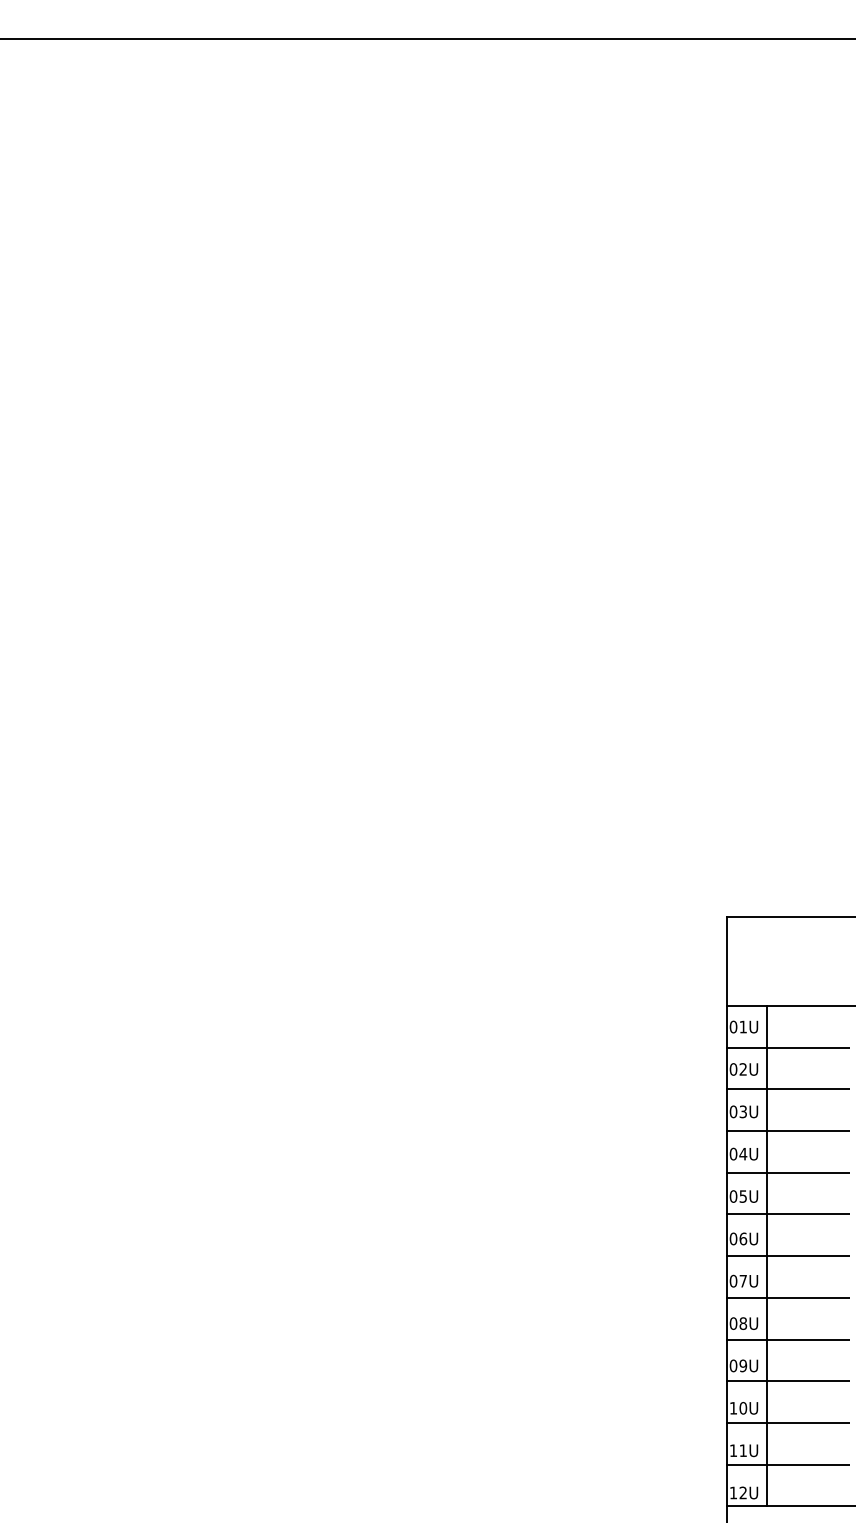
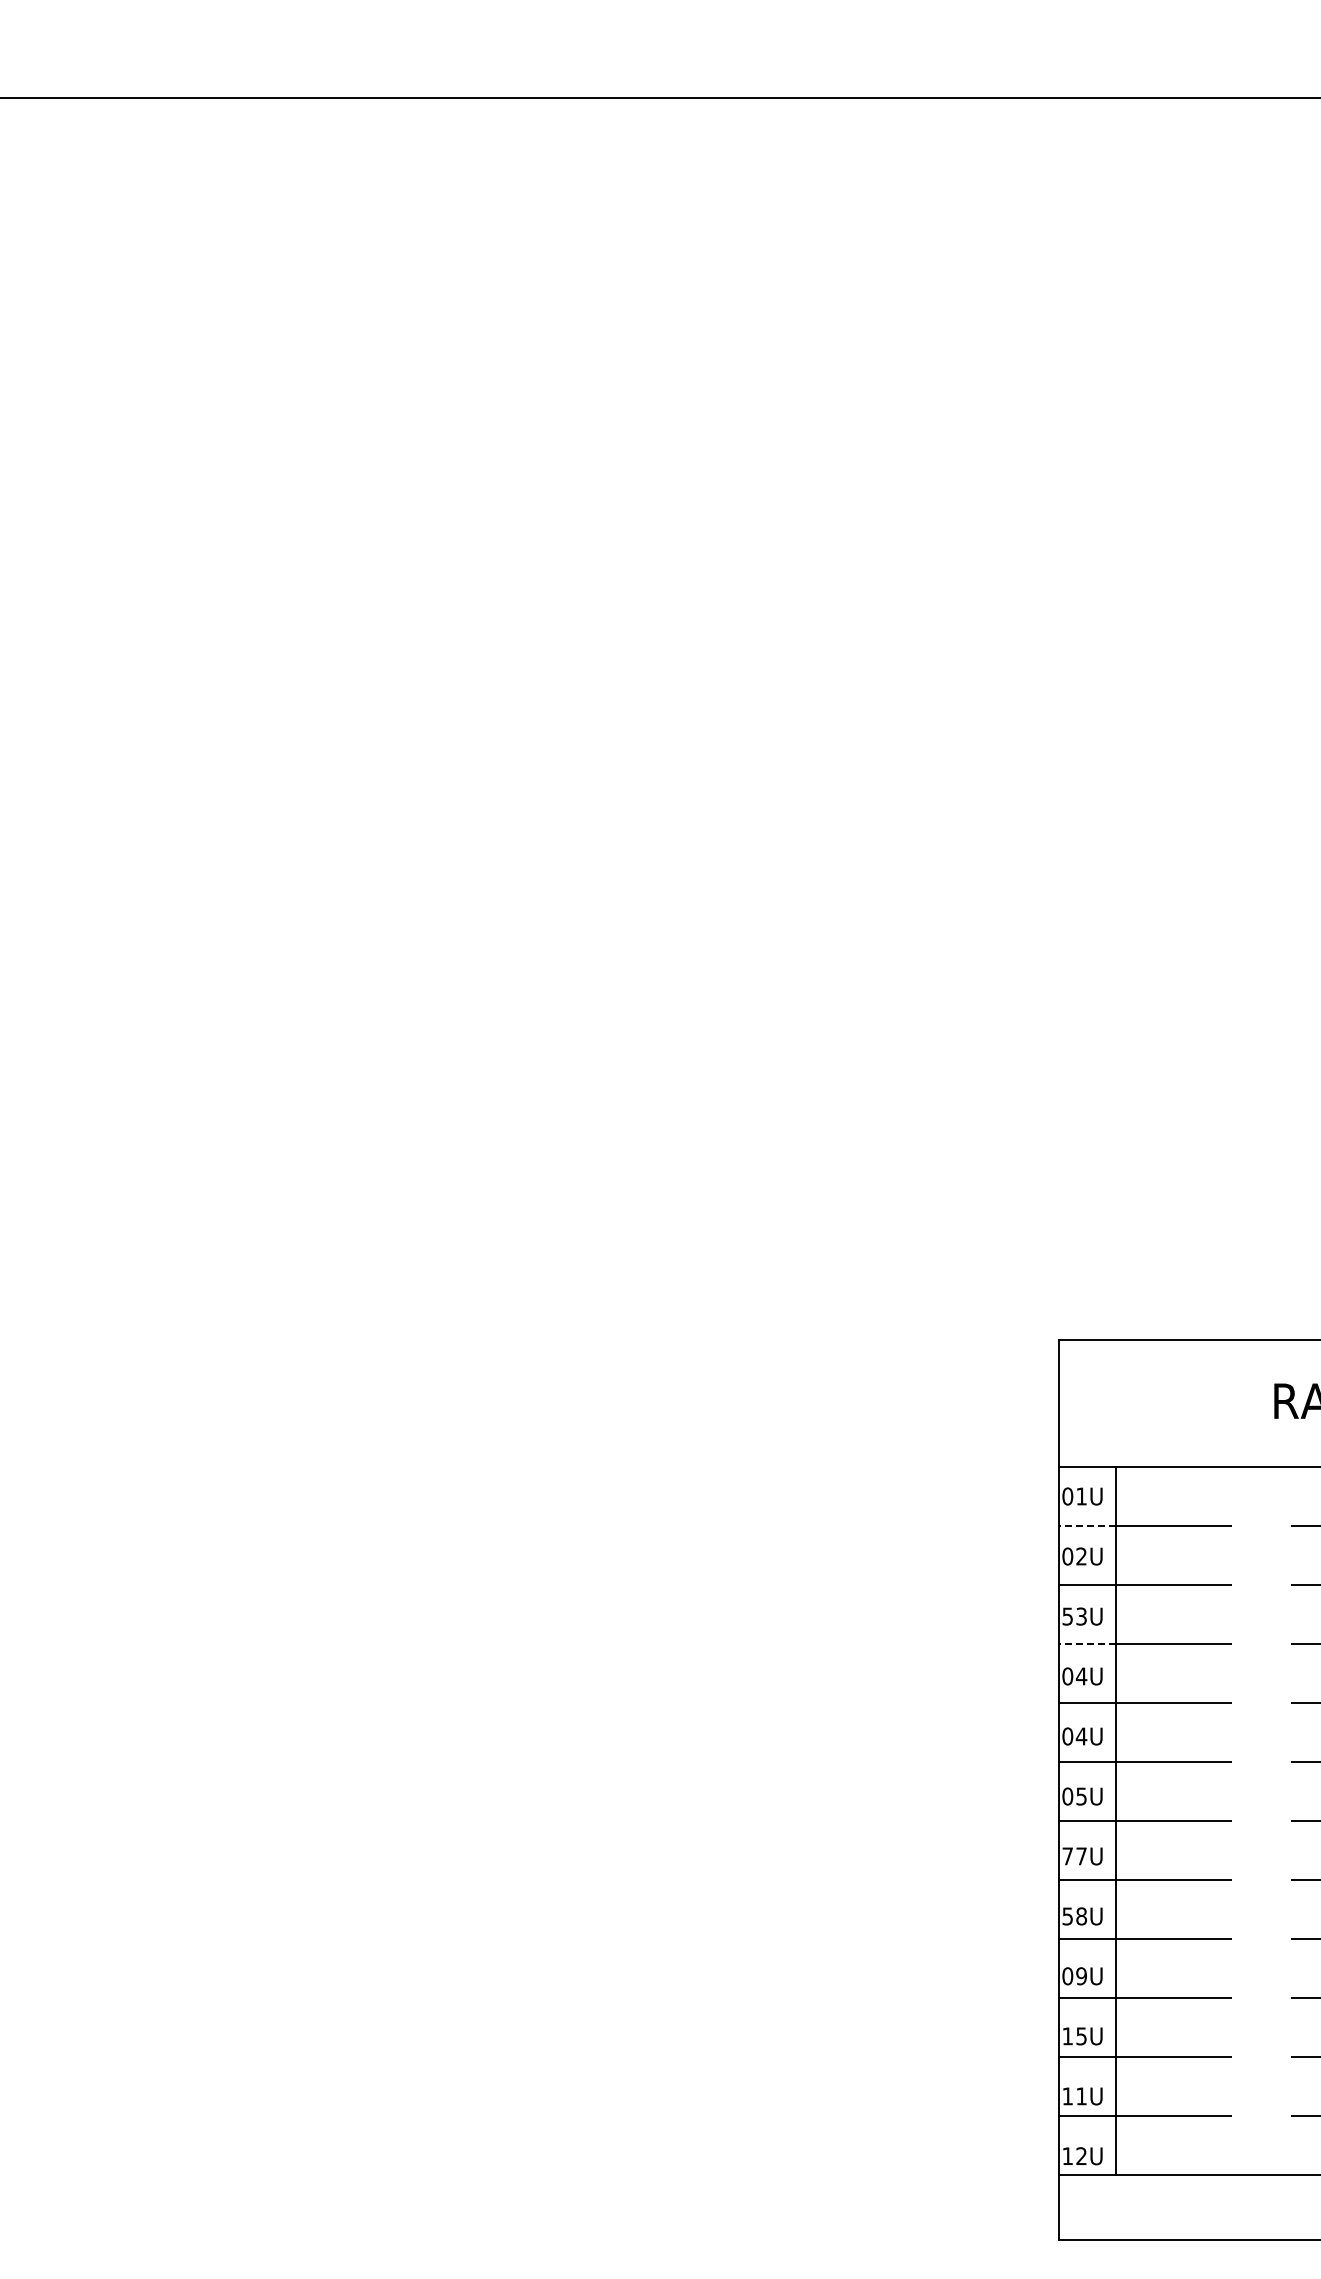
line: (747, 1047) -> (1087, 1525), solid -> dashed
text: (733, 1111) -> (1067, 1616), 03U -> 53U
line: (747, 1130) -> (1087, 1643), solid -> dashed
text: (743, 1196) -> (1081, 1736), 05U -> 04U
text: (743, 1238) -> (1081, 1796), 06U -> 05U
text: (733, 1281) -> (1067, 1856), 07U -> 77U
text: (733, 1323) -> (1067, 1916), 08U -> 58U
text: (743, 1408) -> (1081, 2036), 10U -> 15U

